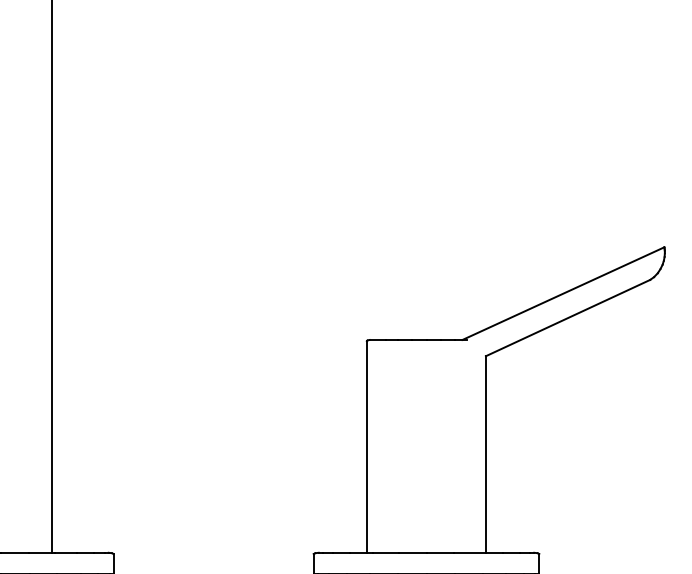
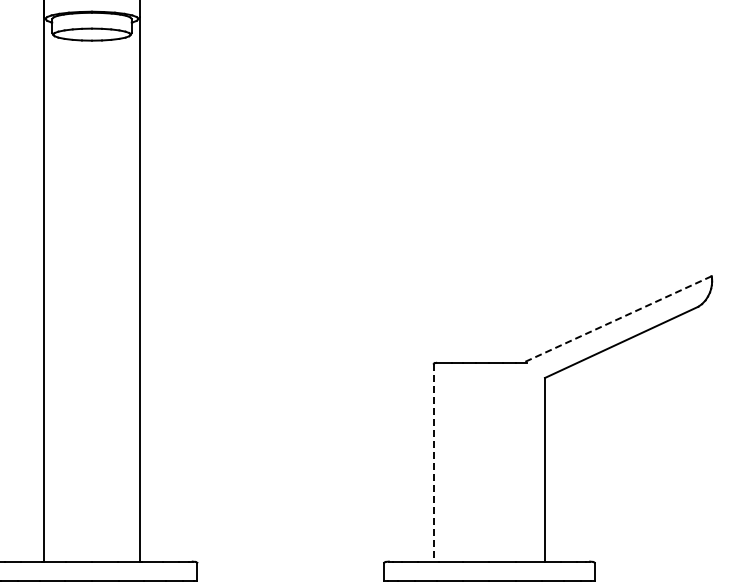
line: (563, 293) -> (617, 319), solid -> dashed
line: (366, 446) -> (433, 462), solid -> dashed

